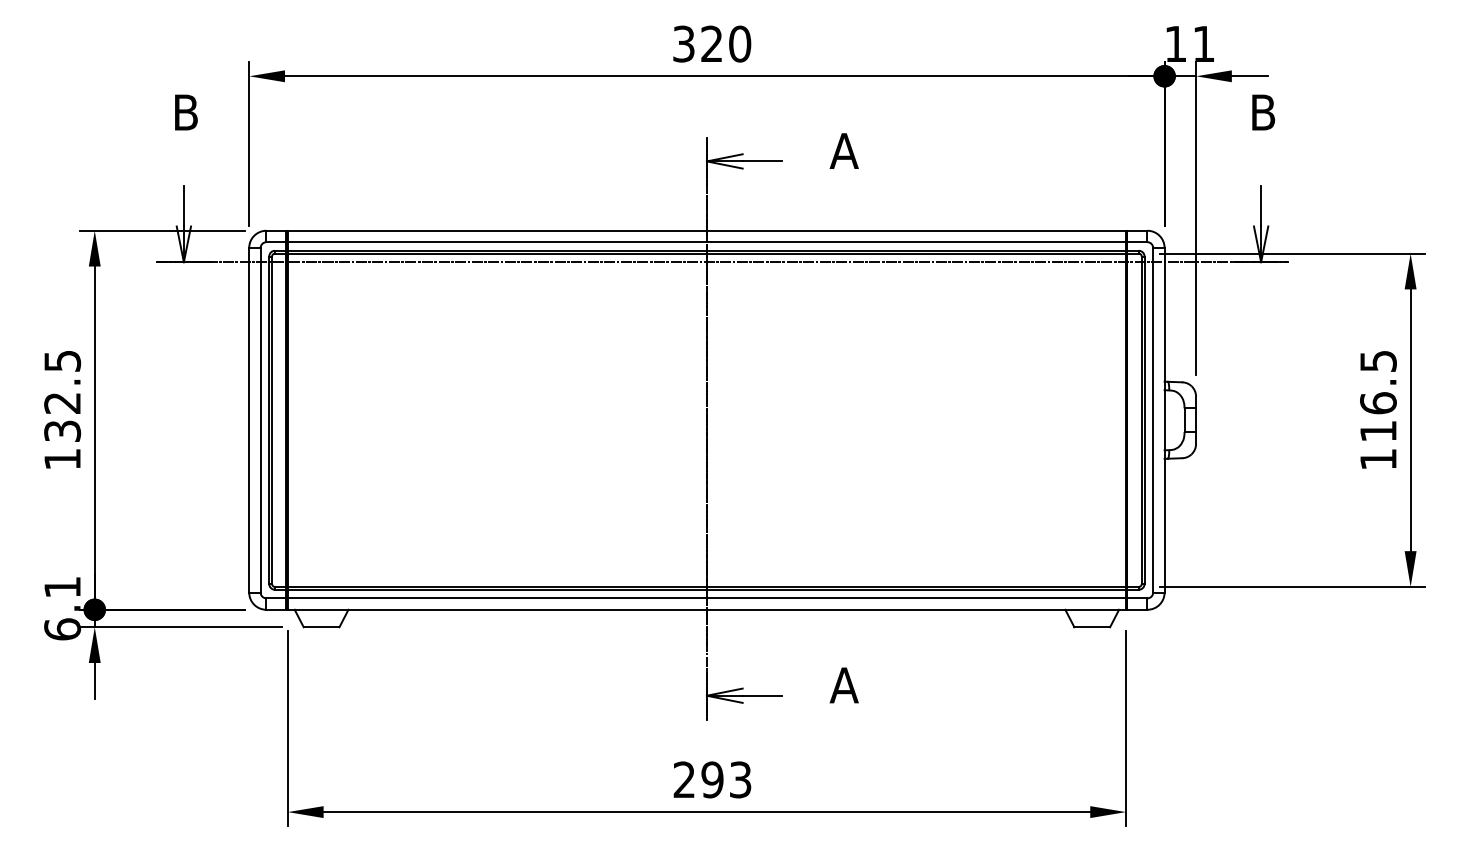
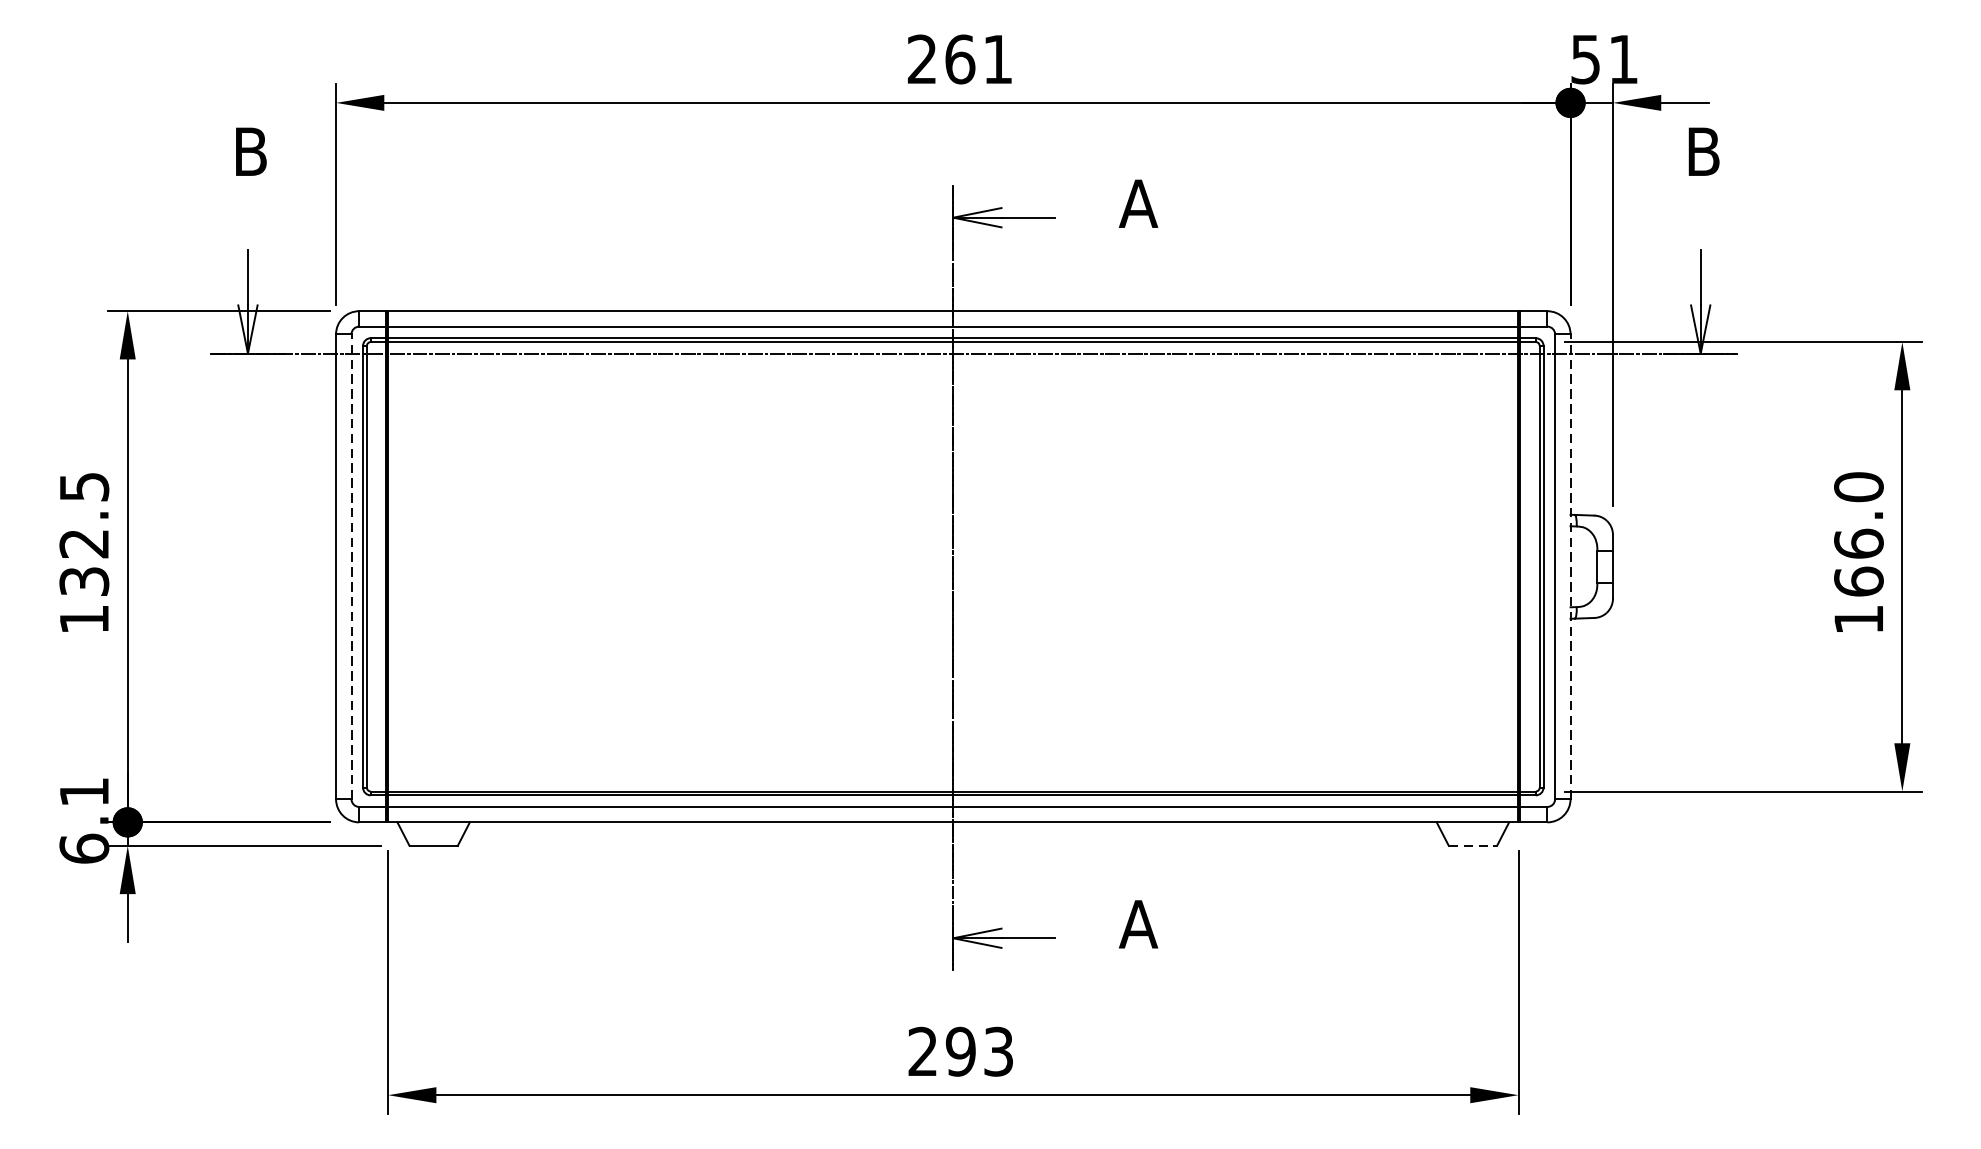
text: (712, 43) -> (960, 58), 320 -> 261
text: (1175, 44) -> (1585, 60), 11 -> 51
text: (1378, 396) -> (1858, 534), 116.5 -> 166.0
line: (260, 419) -> (351, 565), solid -> dashed
line: (1164, 419) -> (1570, 565), solid -> dashed
line: (1092, 627) -> (1473, 846), solid -> dashed

